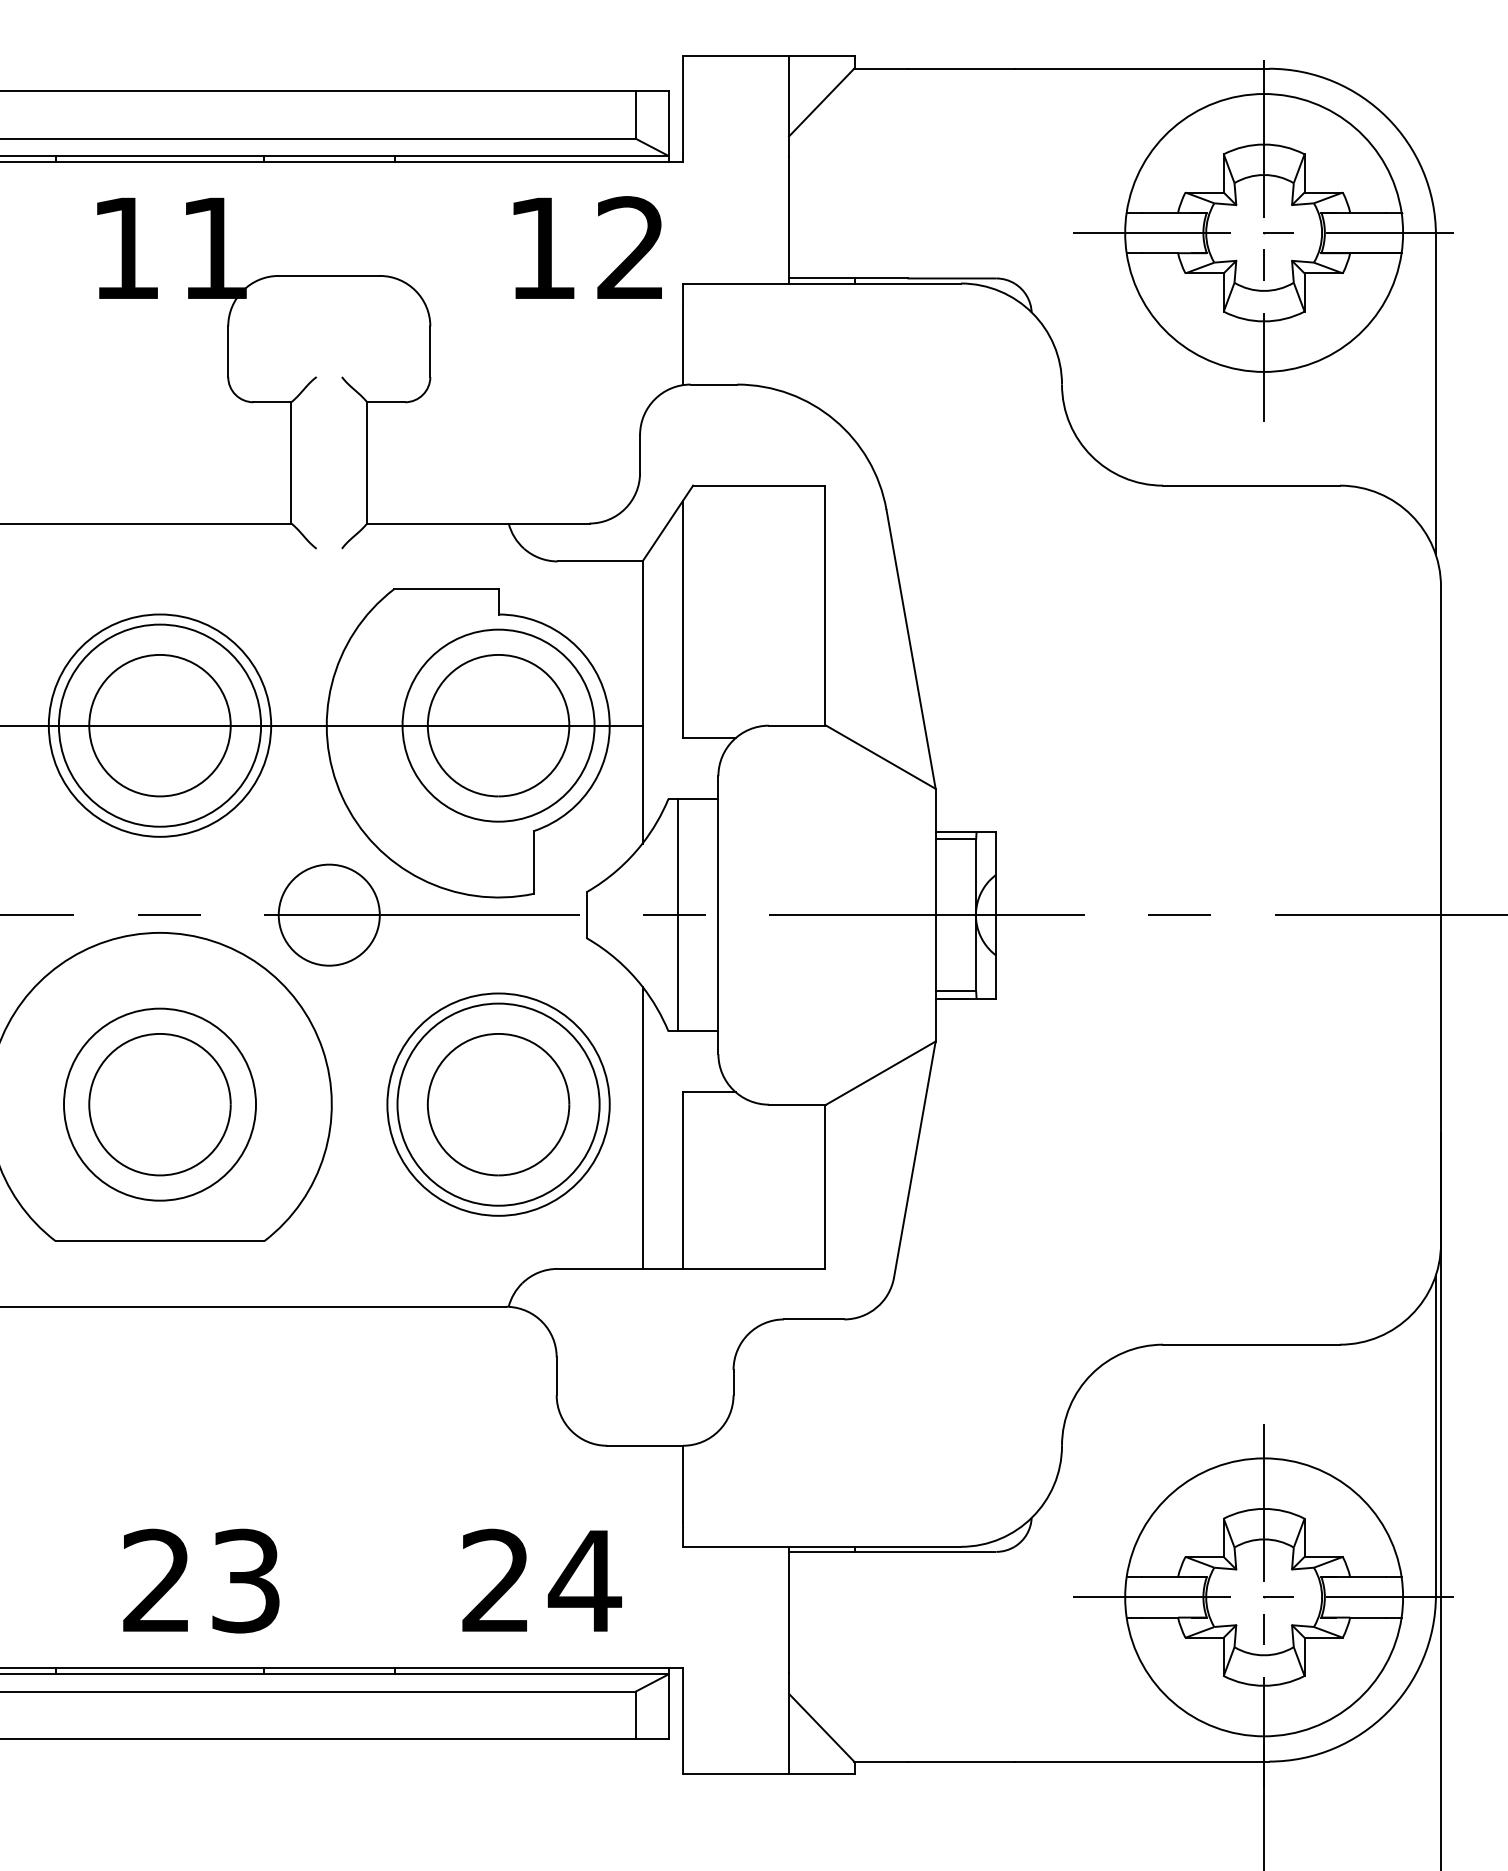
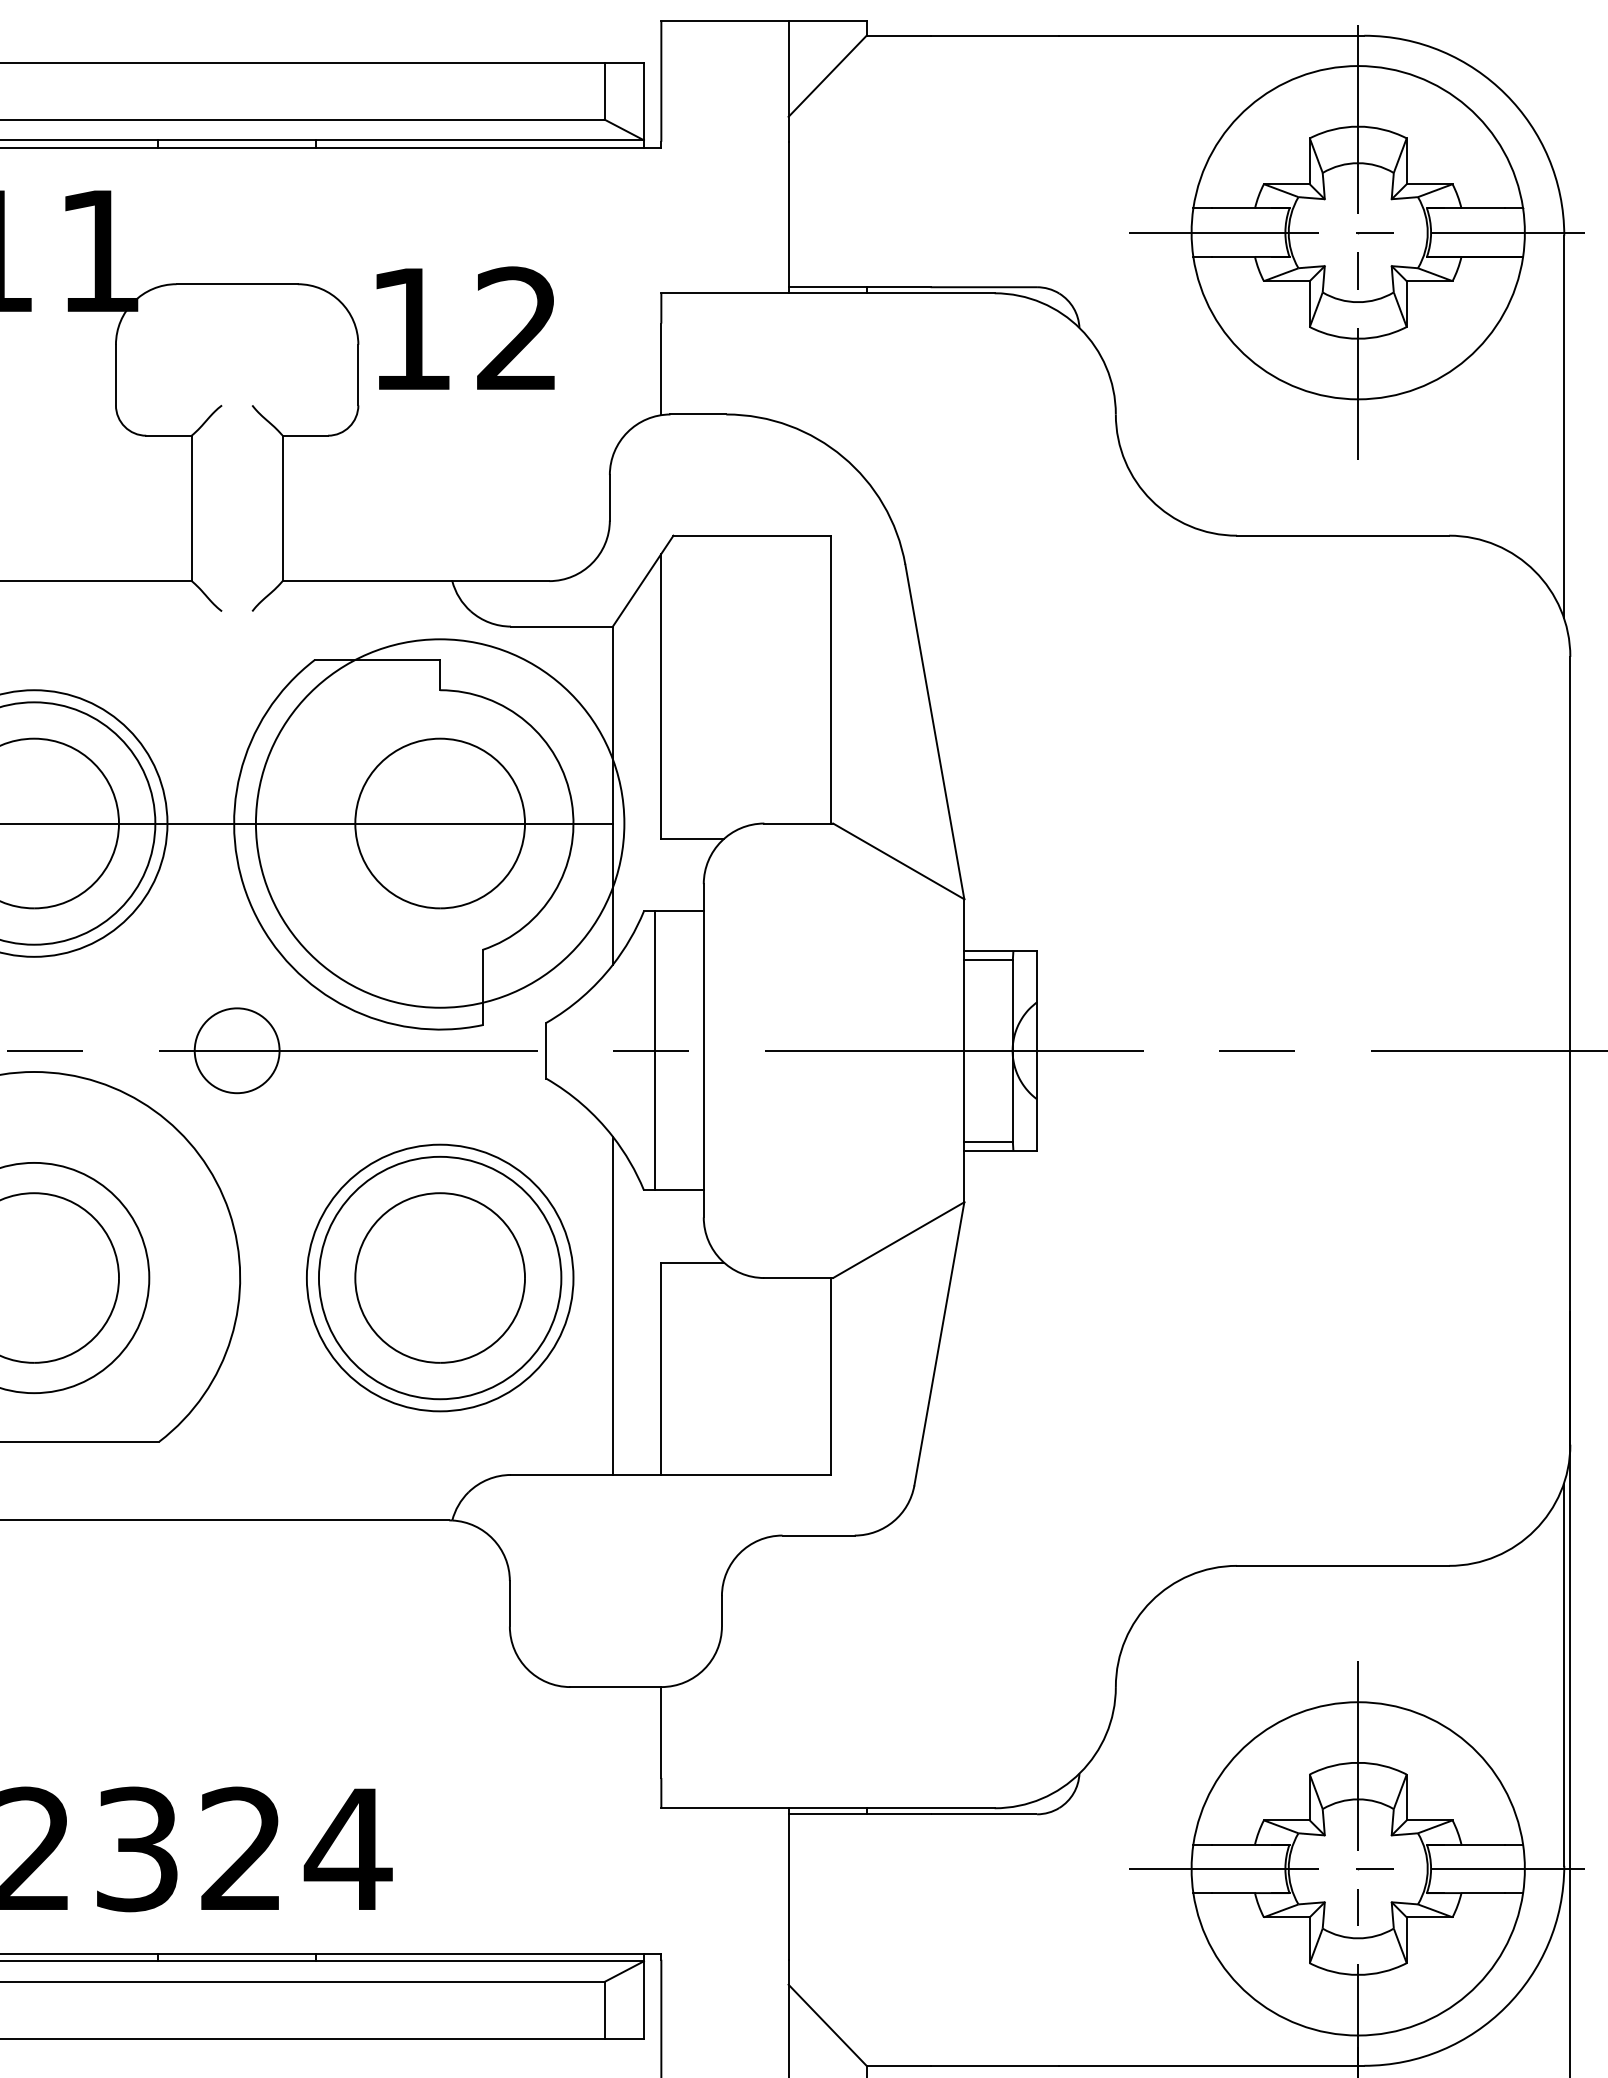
text: (587, 247) -> (465, 328), moved
circle: (498, 725) -> (440, 823), size x1.6
circle: (328, 914) -> (236, 1049), size x0.7
text: (541, 1579) -> (296, 1847), moved

